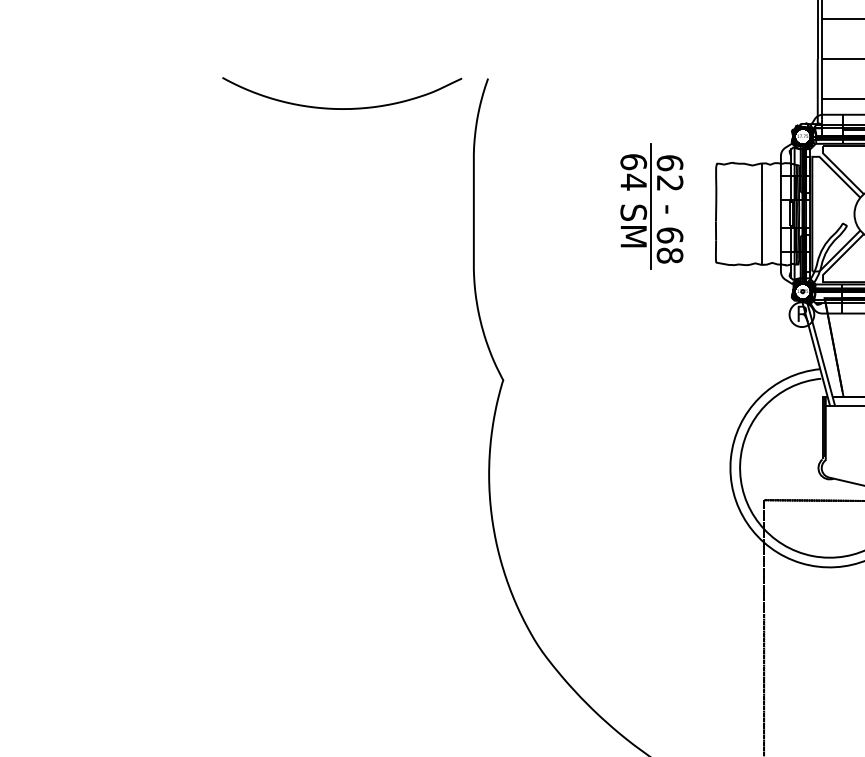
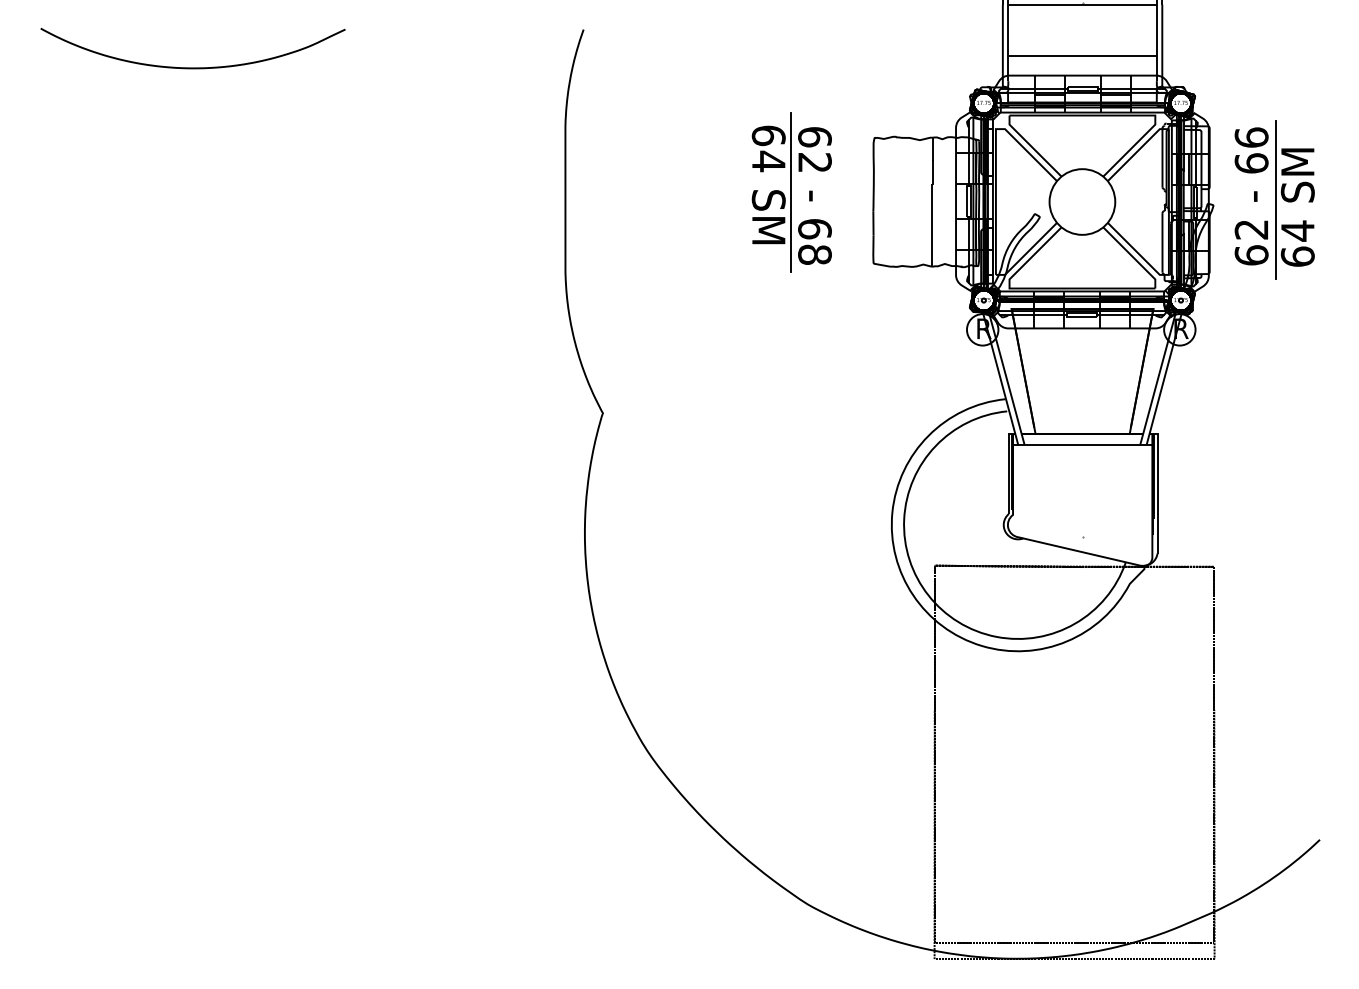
curve: (341, 108) -> (192, 67), moved

